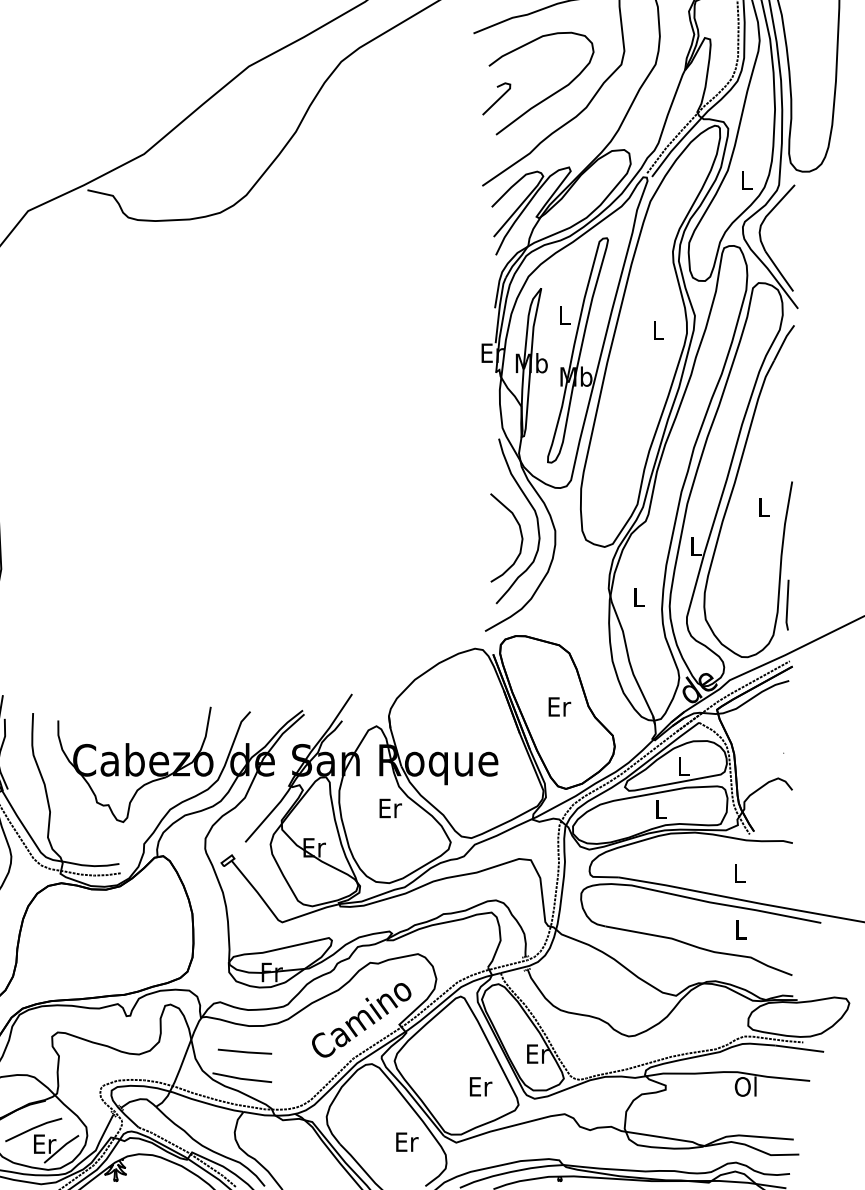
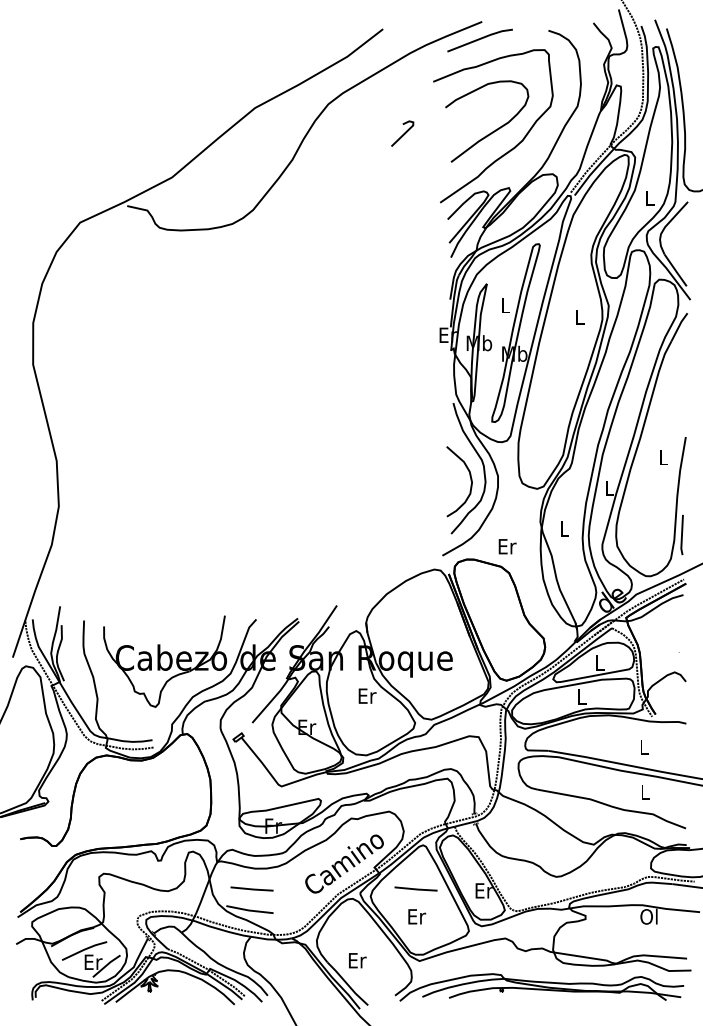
line: (497, 98) -> (403, 133), moved
text: (559, 706) -> (507, 546), moved
line: (451, 1051) -> (415, 888), added
text: (481, 1086) -> (417, 916), moved
text: (407, 1141) -> (357, 960), moved

